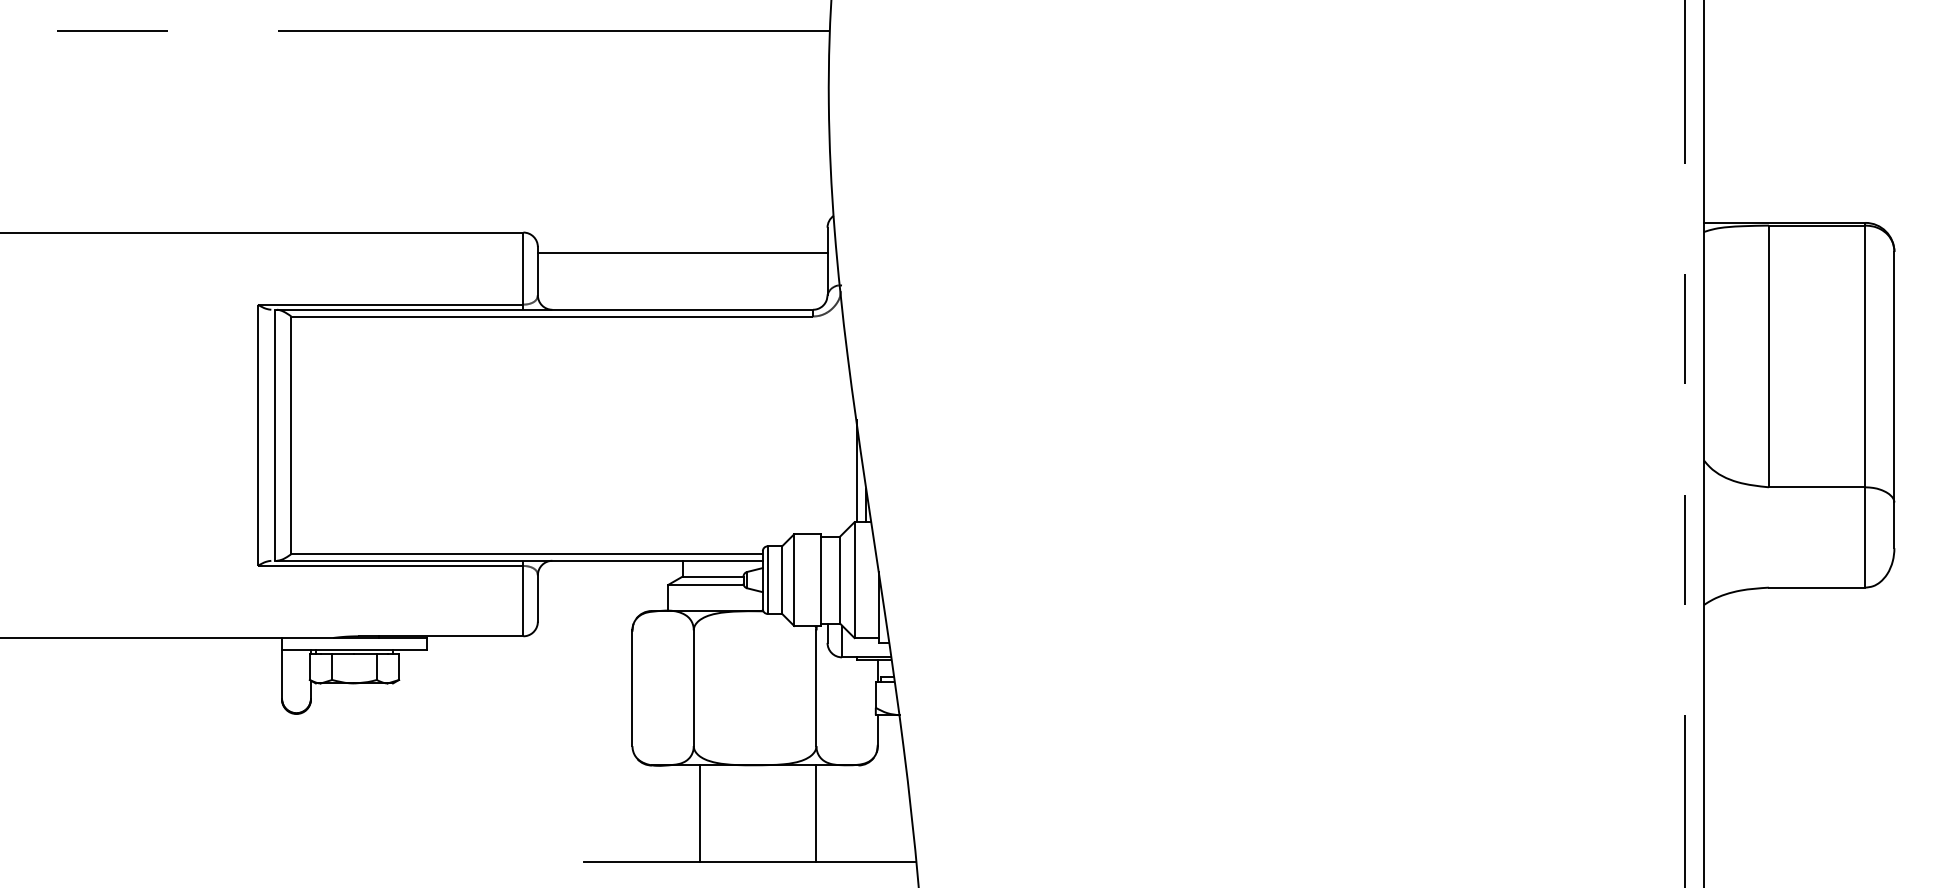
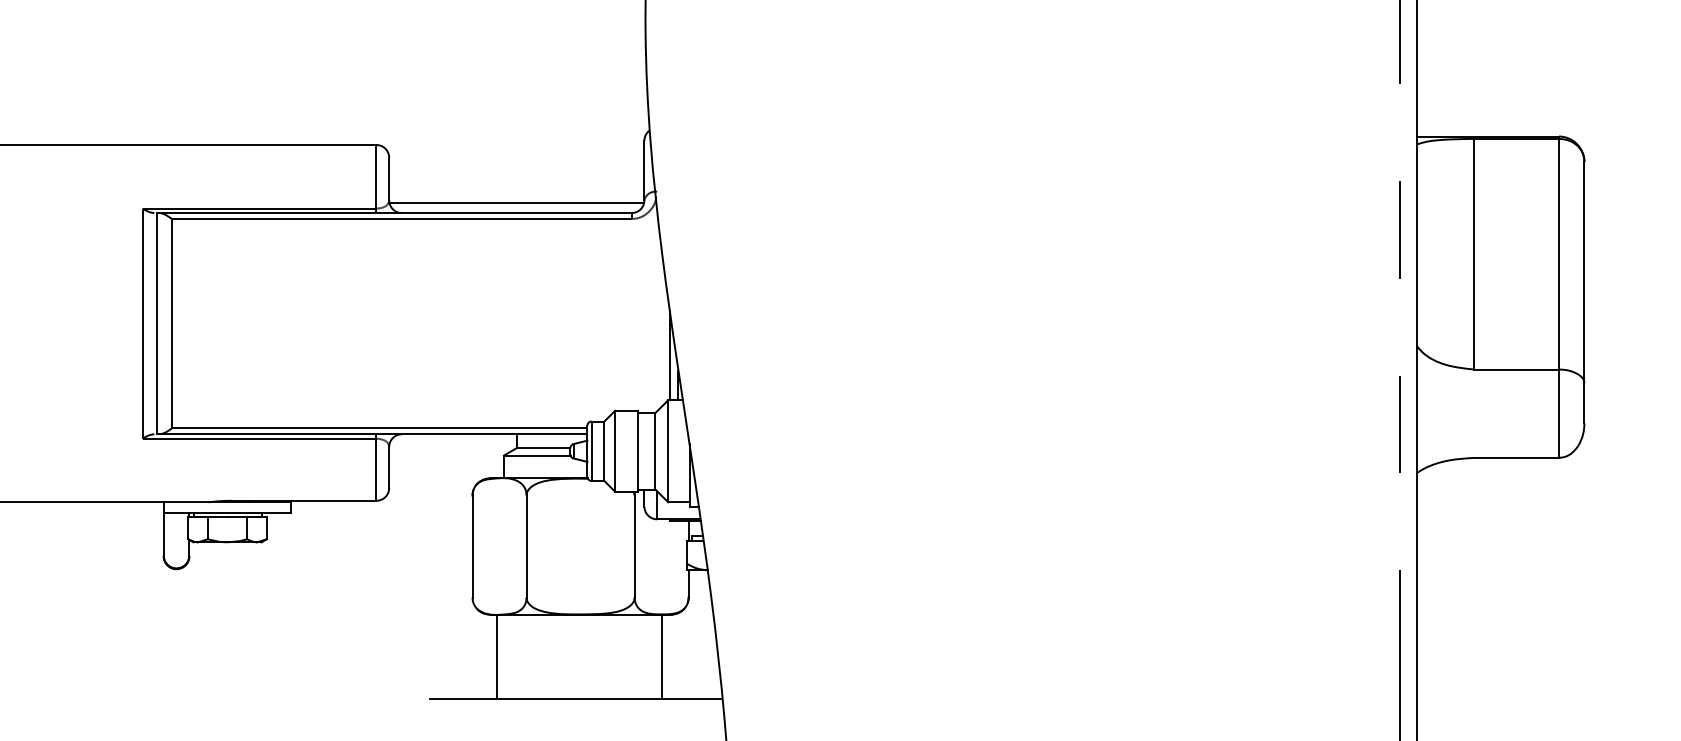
line: (682, 253) -> (516, 203), moved
line: (700, 813) -> (497, 656), moved
line: (815, 813) -> (662, 656), moved

